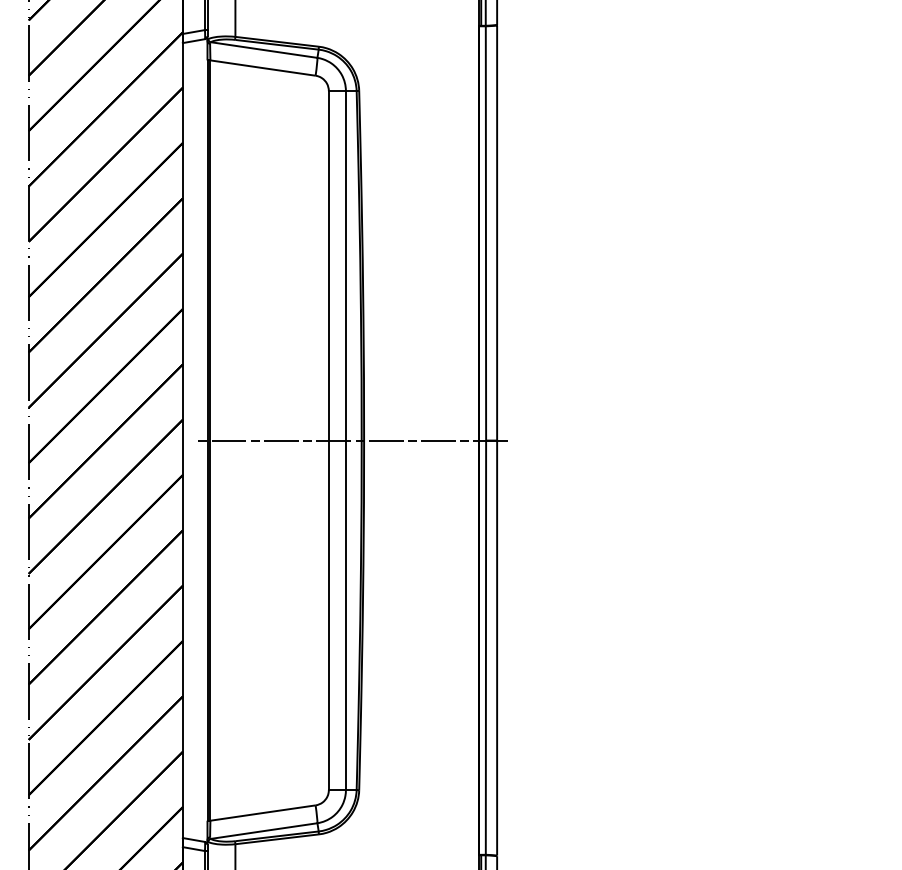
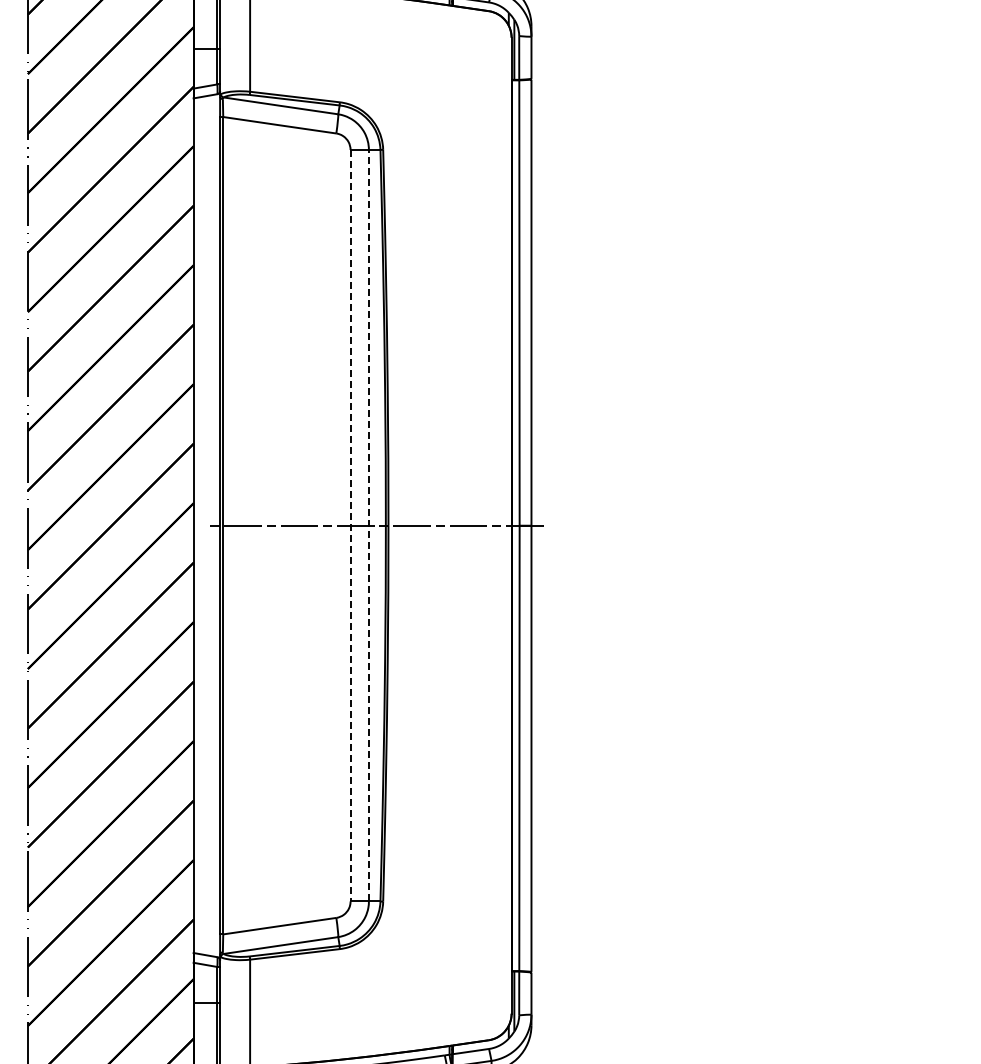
line: (328, 440) -> (350, 525), solid -> dashed
line: (345, 440) -> (368, 525), solid -> dashed

